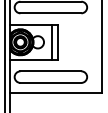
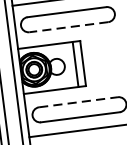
line: (50, 13) -> (68, 27), solid -> dashed
line: (51, 71) -> (79, 102), solid -> dashed

